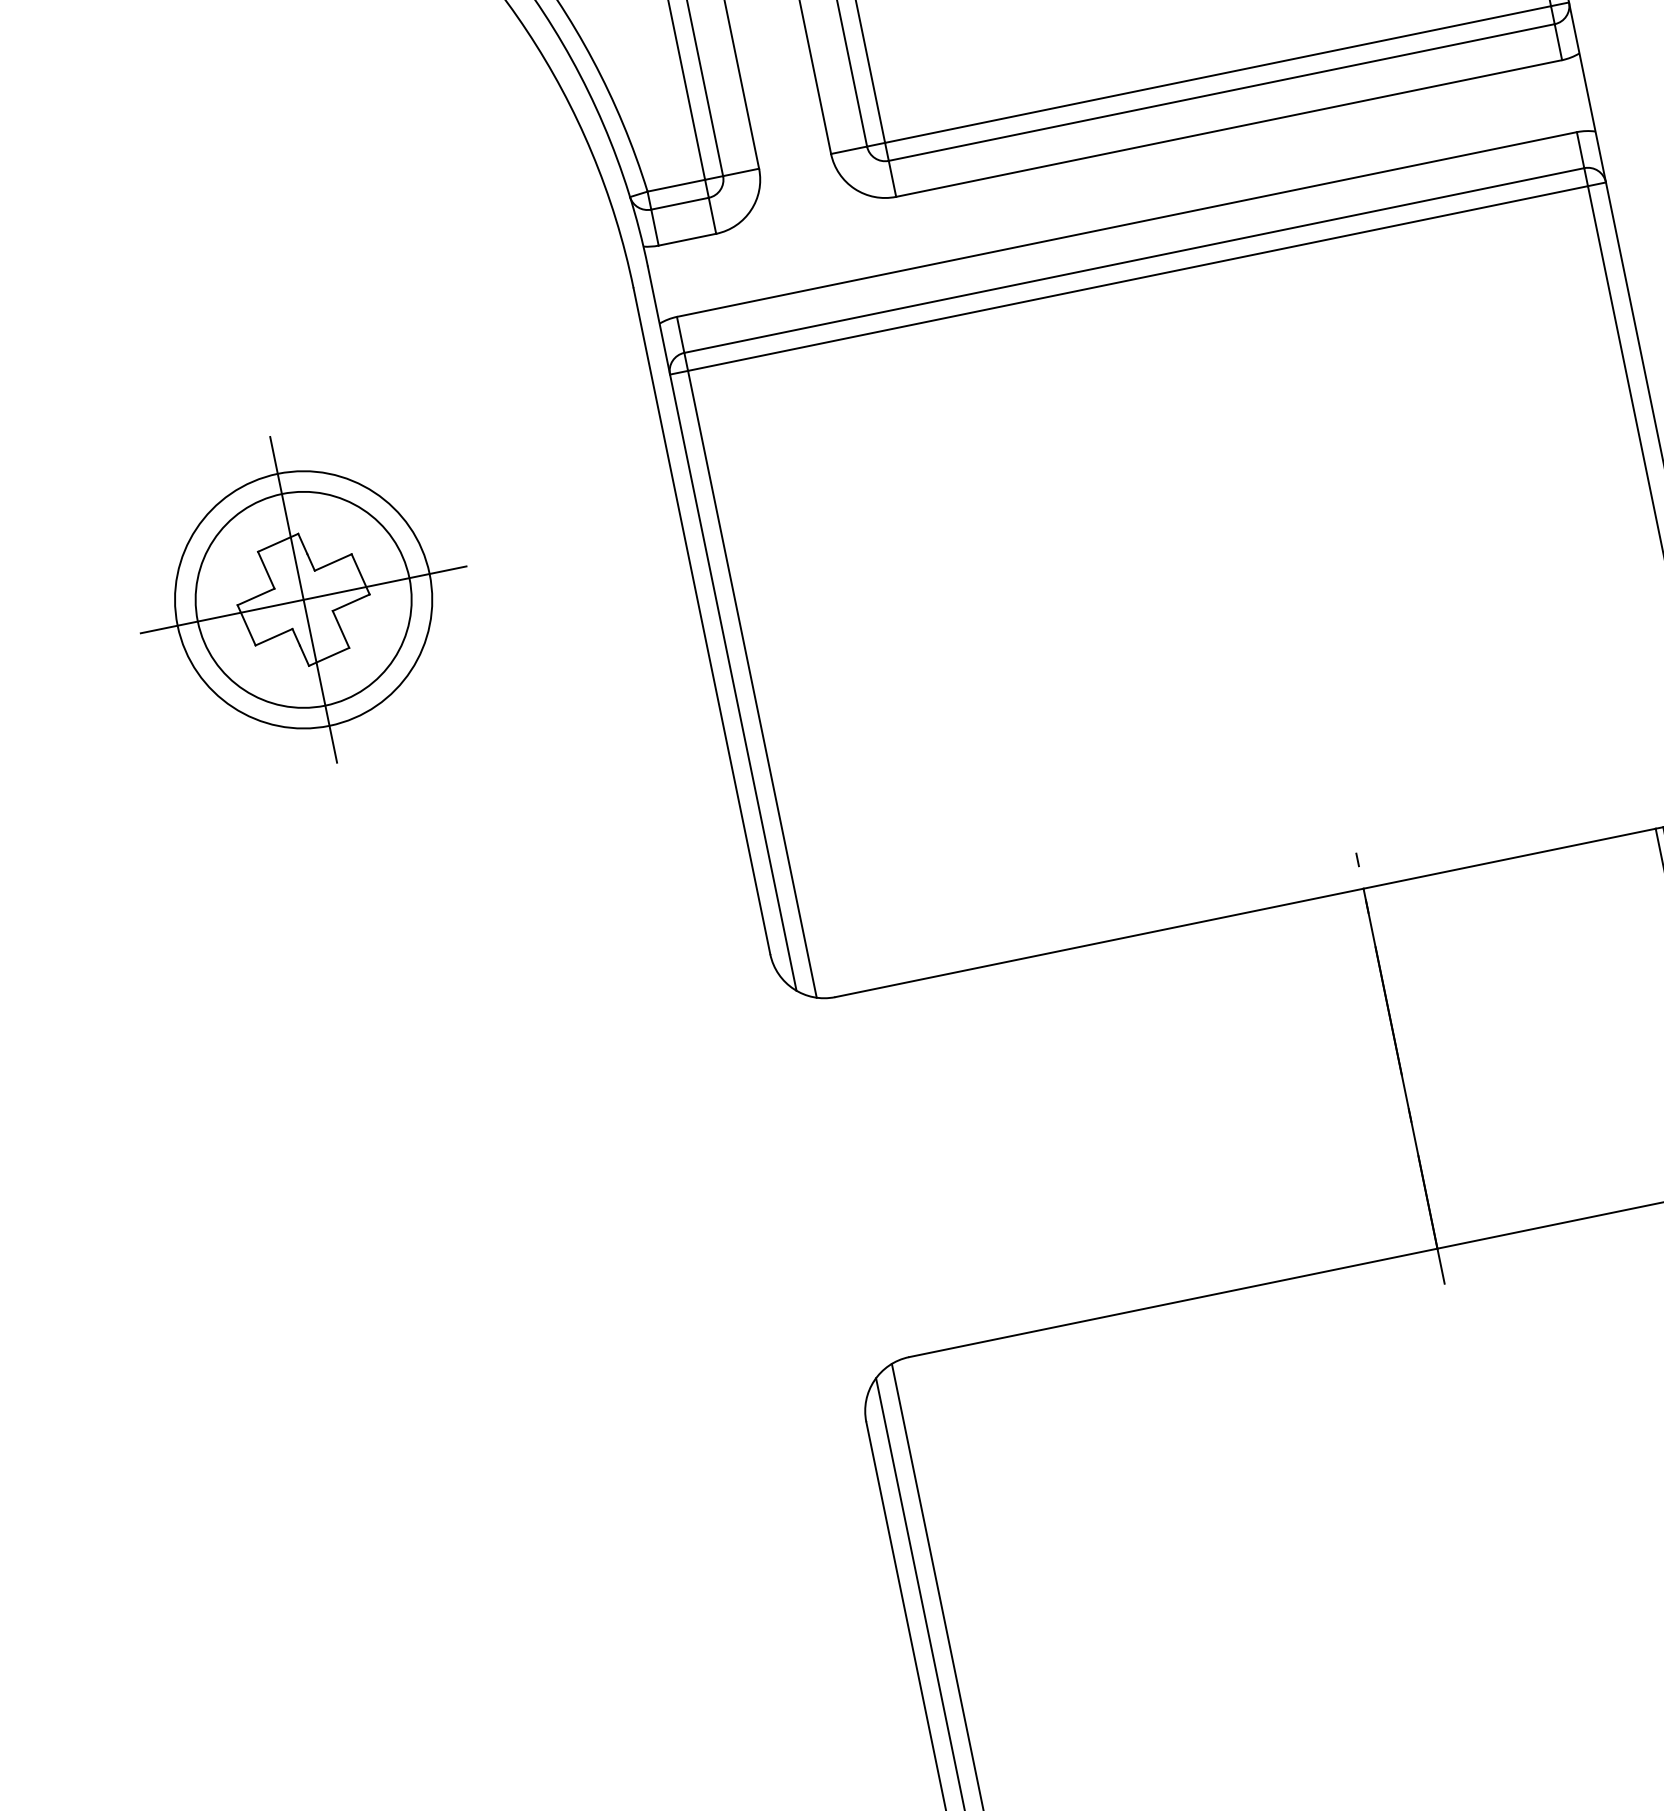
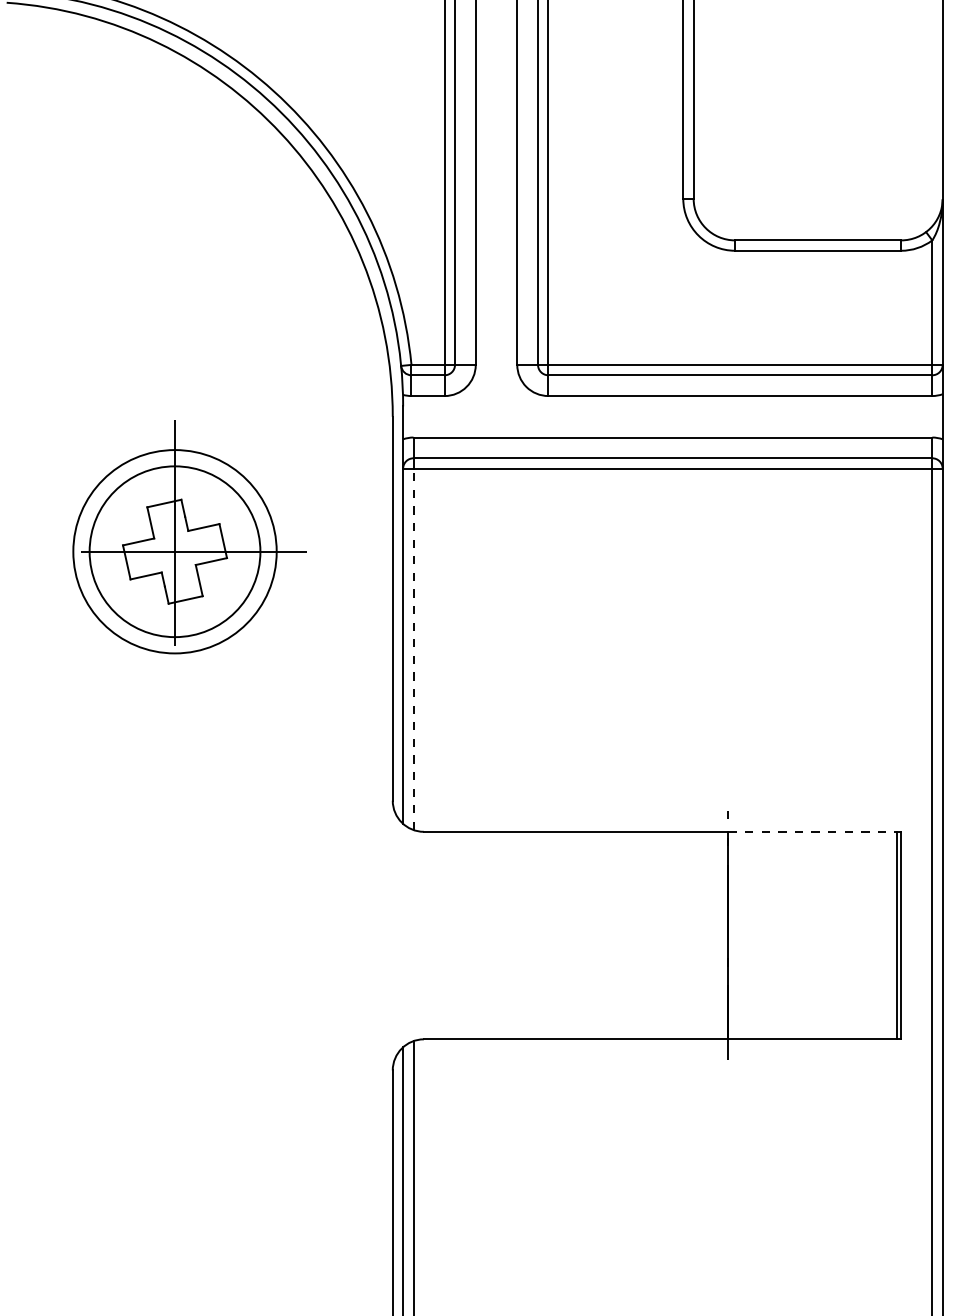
part: (302, 599) -> (174, 551), size x1.4
line: (752, 684) -> (413, 649), solid -> dashed
line: (1511, 857) -> (813, 831), solid -> dashed

